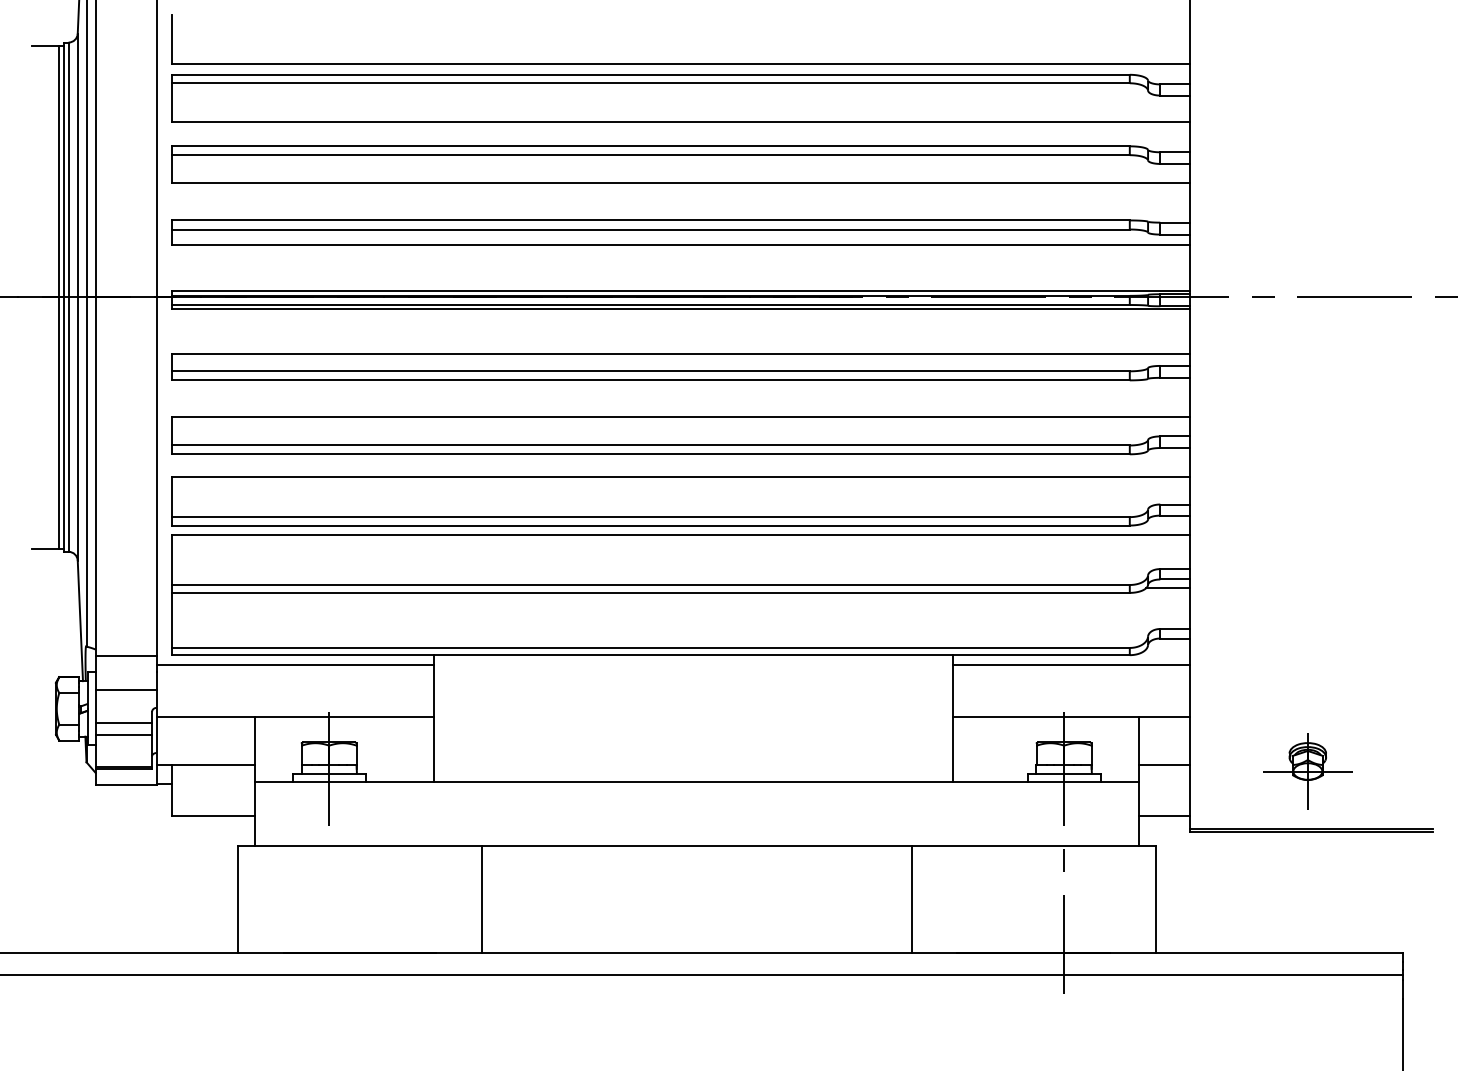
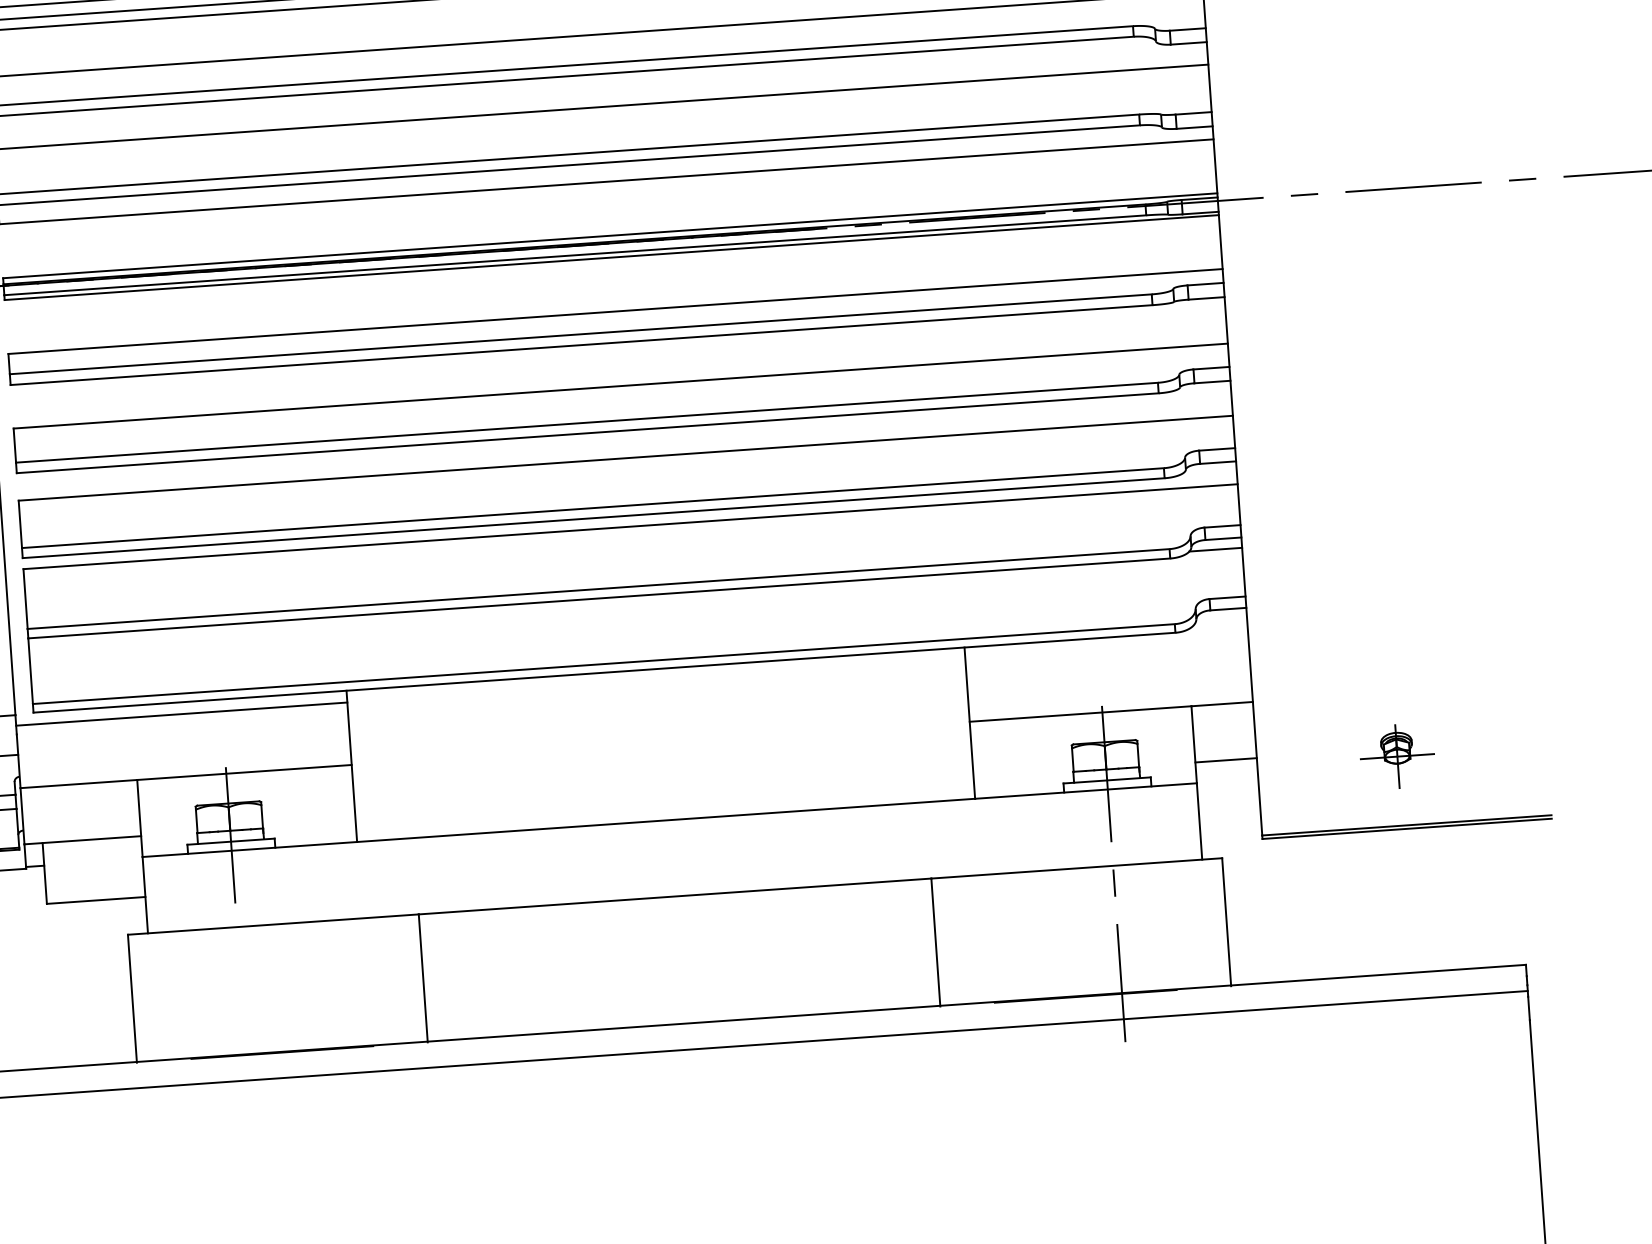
line: (1071, 665) -> (1106, 649), removed
part: (1307, 771) -> (1396, 756), size x0.7
line: (1164, 815) -> (1230, 821), removed

